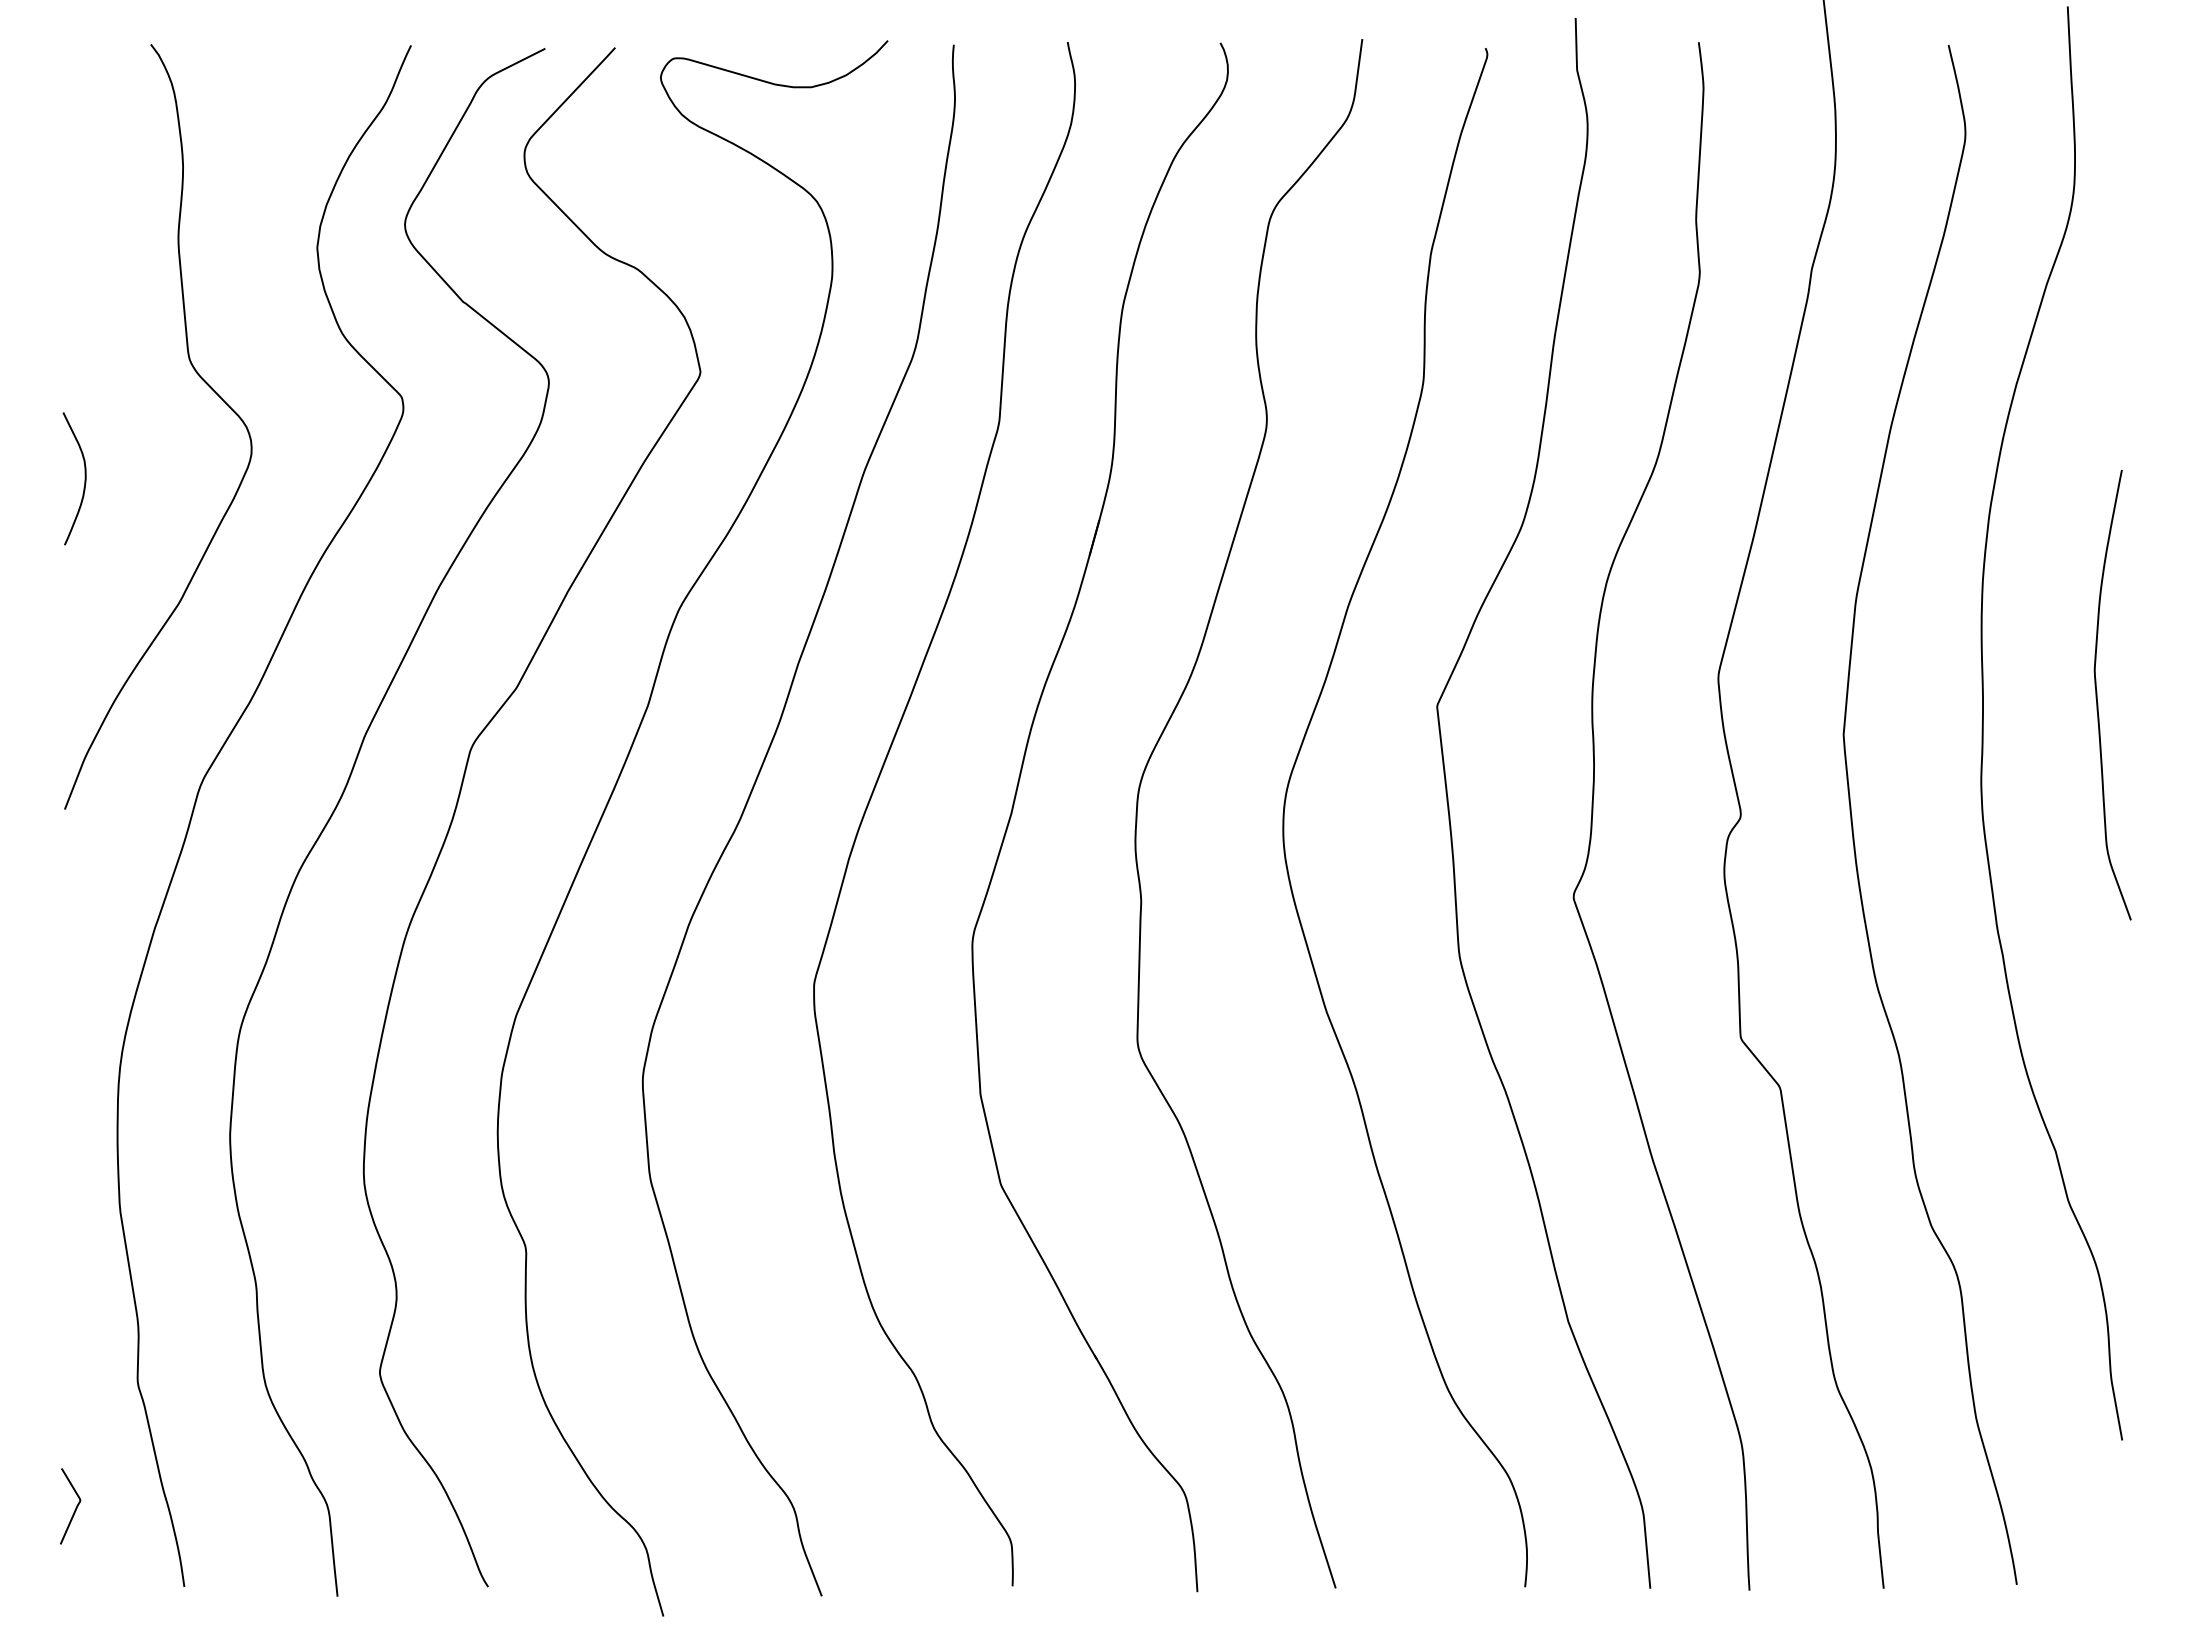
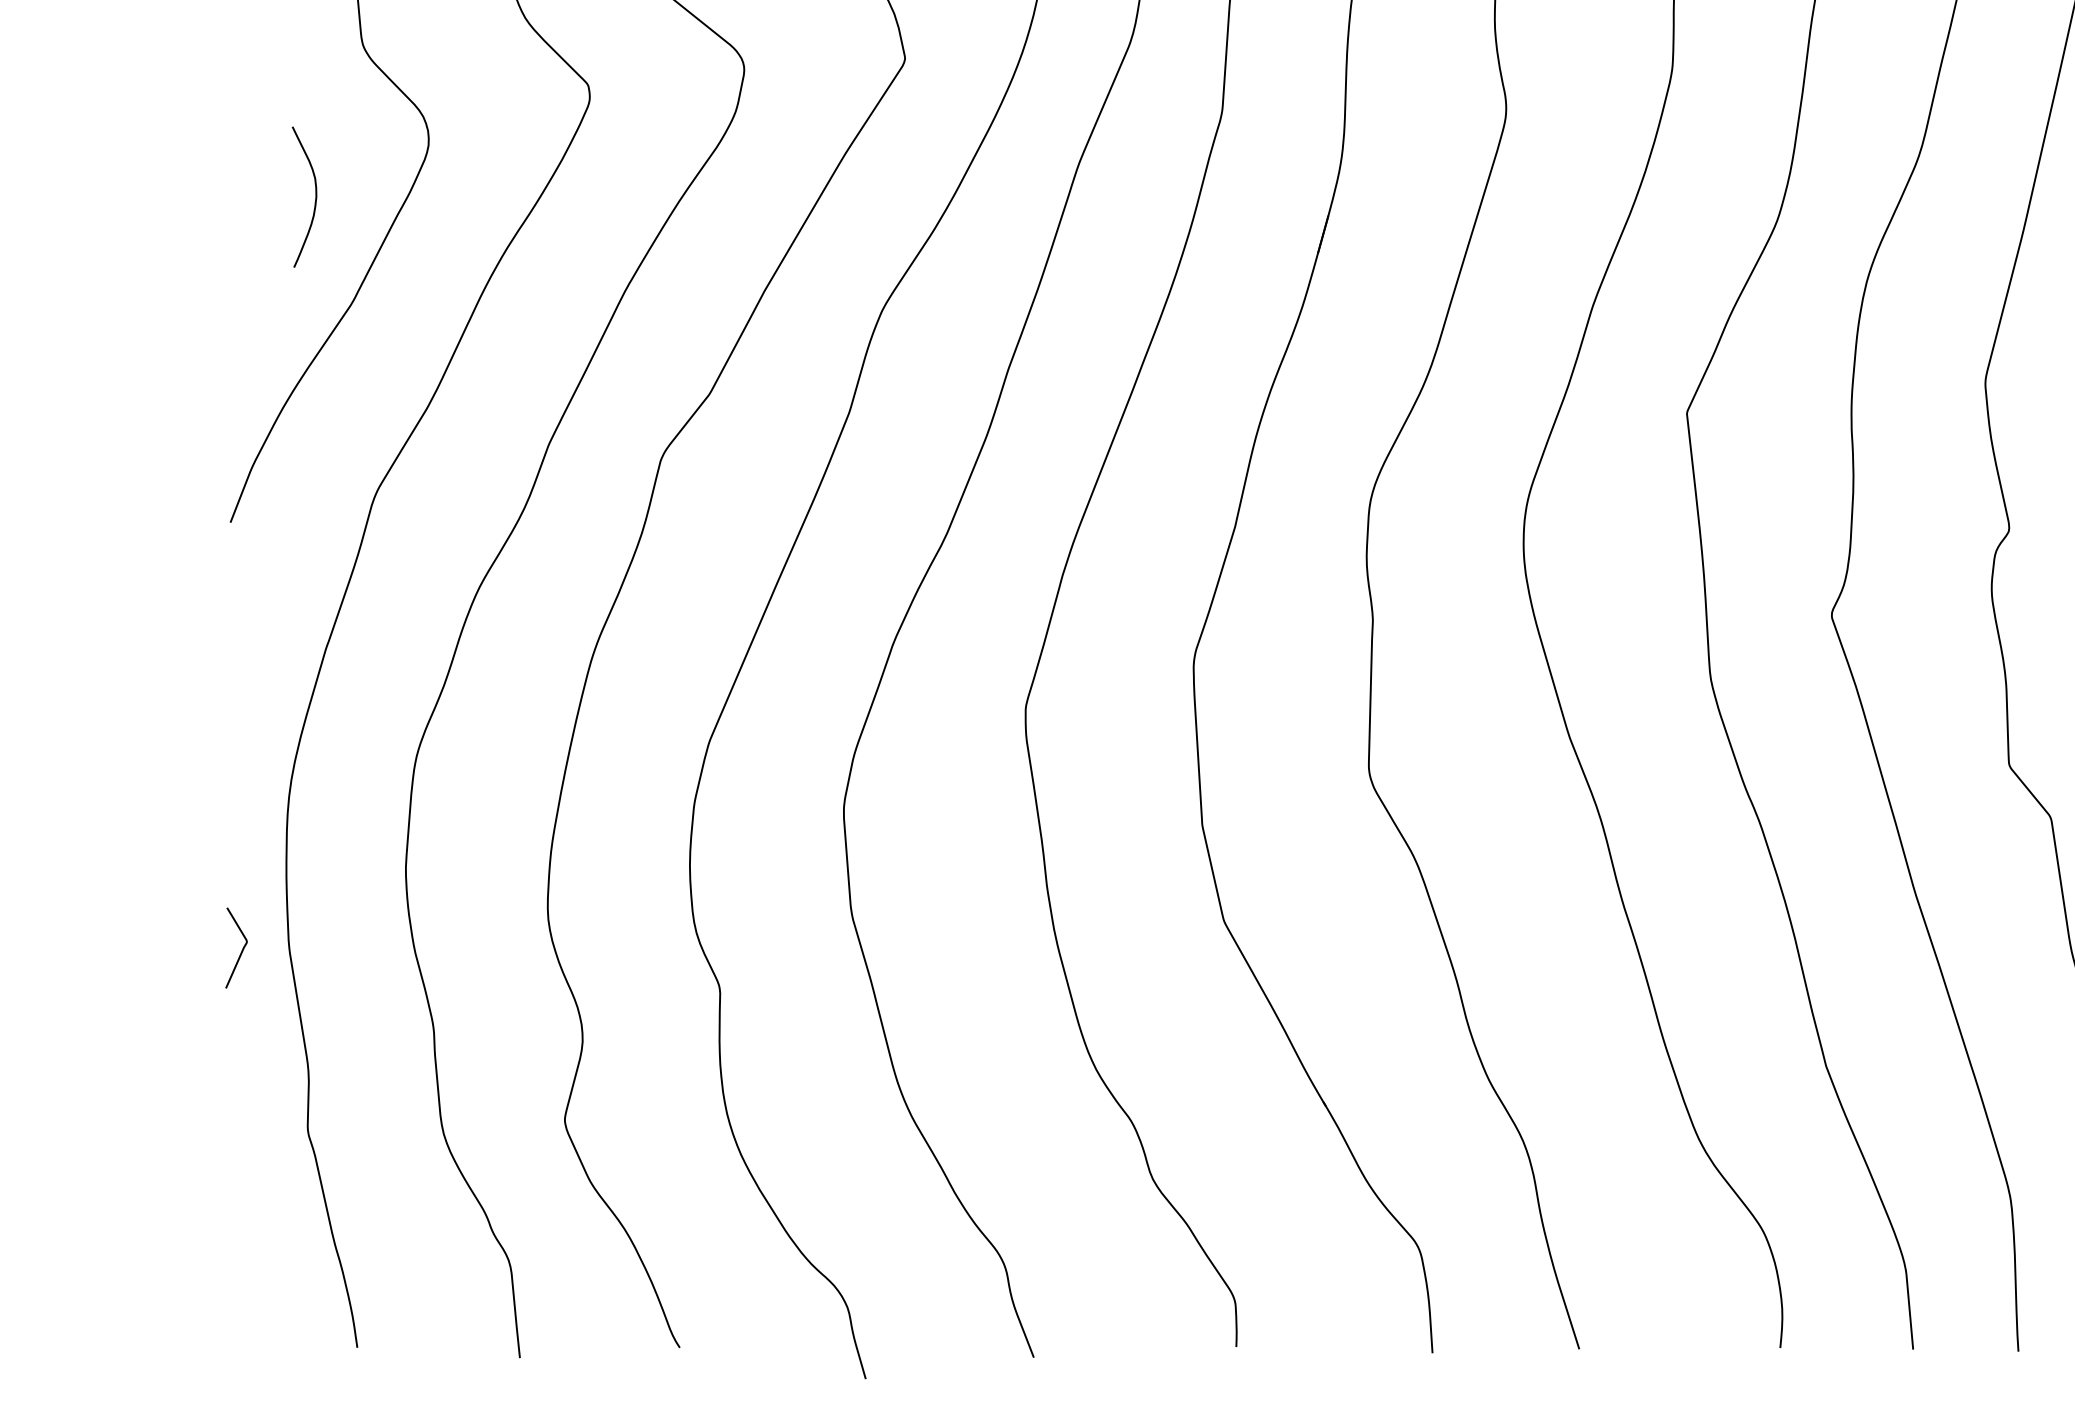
curve: (84, 478) -> (315, 196), moved
curve: (75, 1507) -> (241, 949), moved

